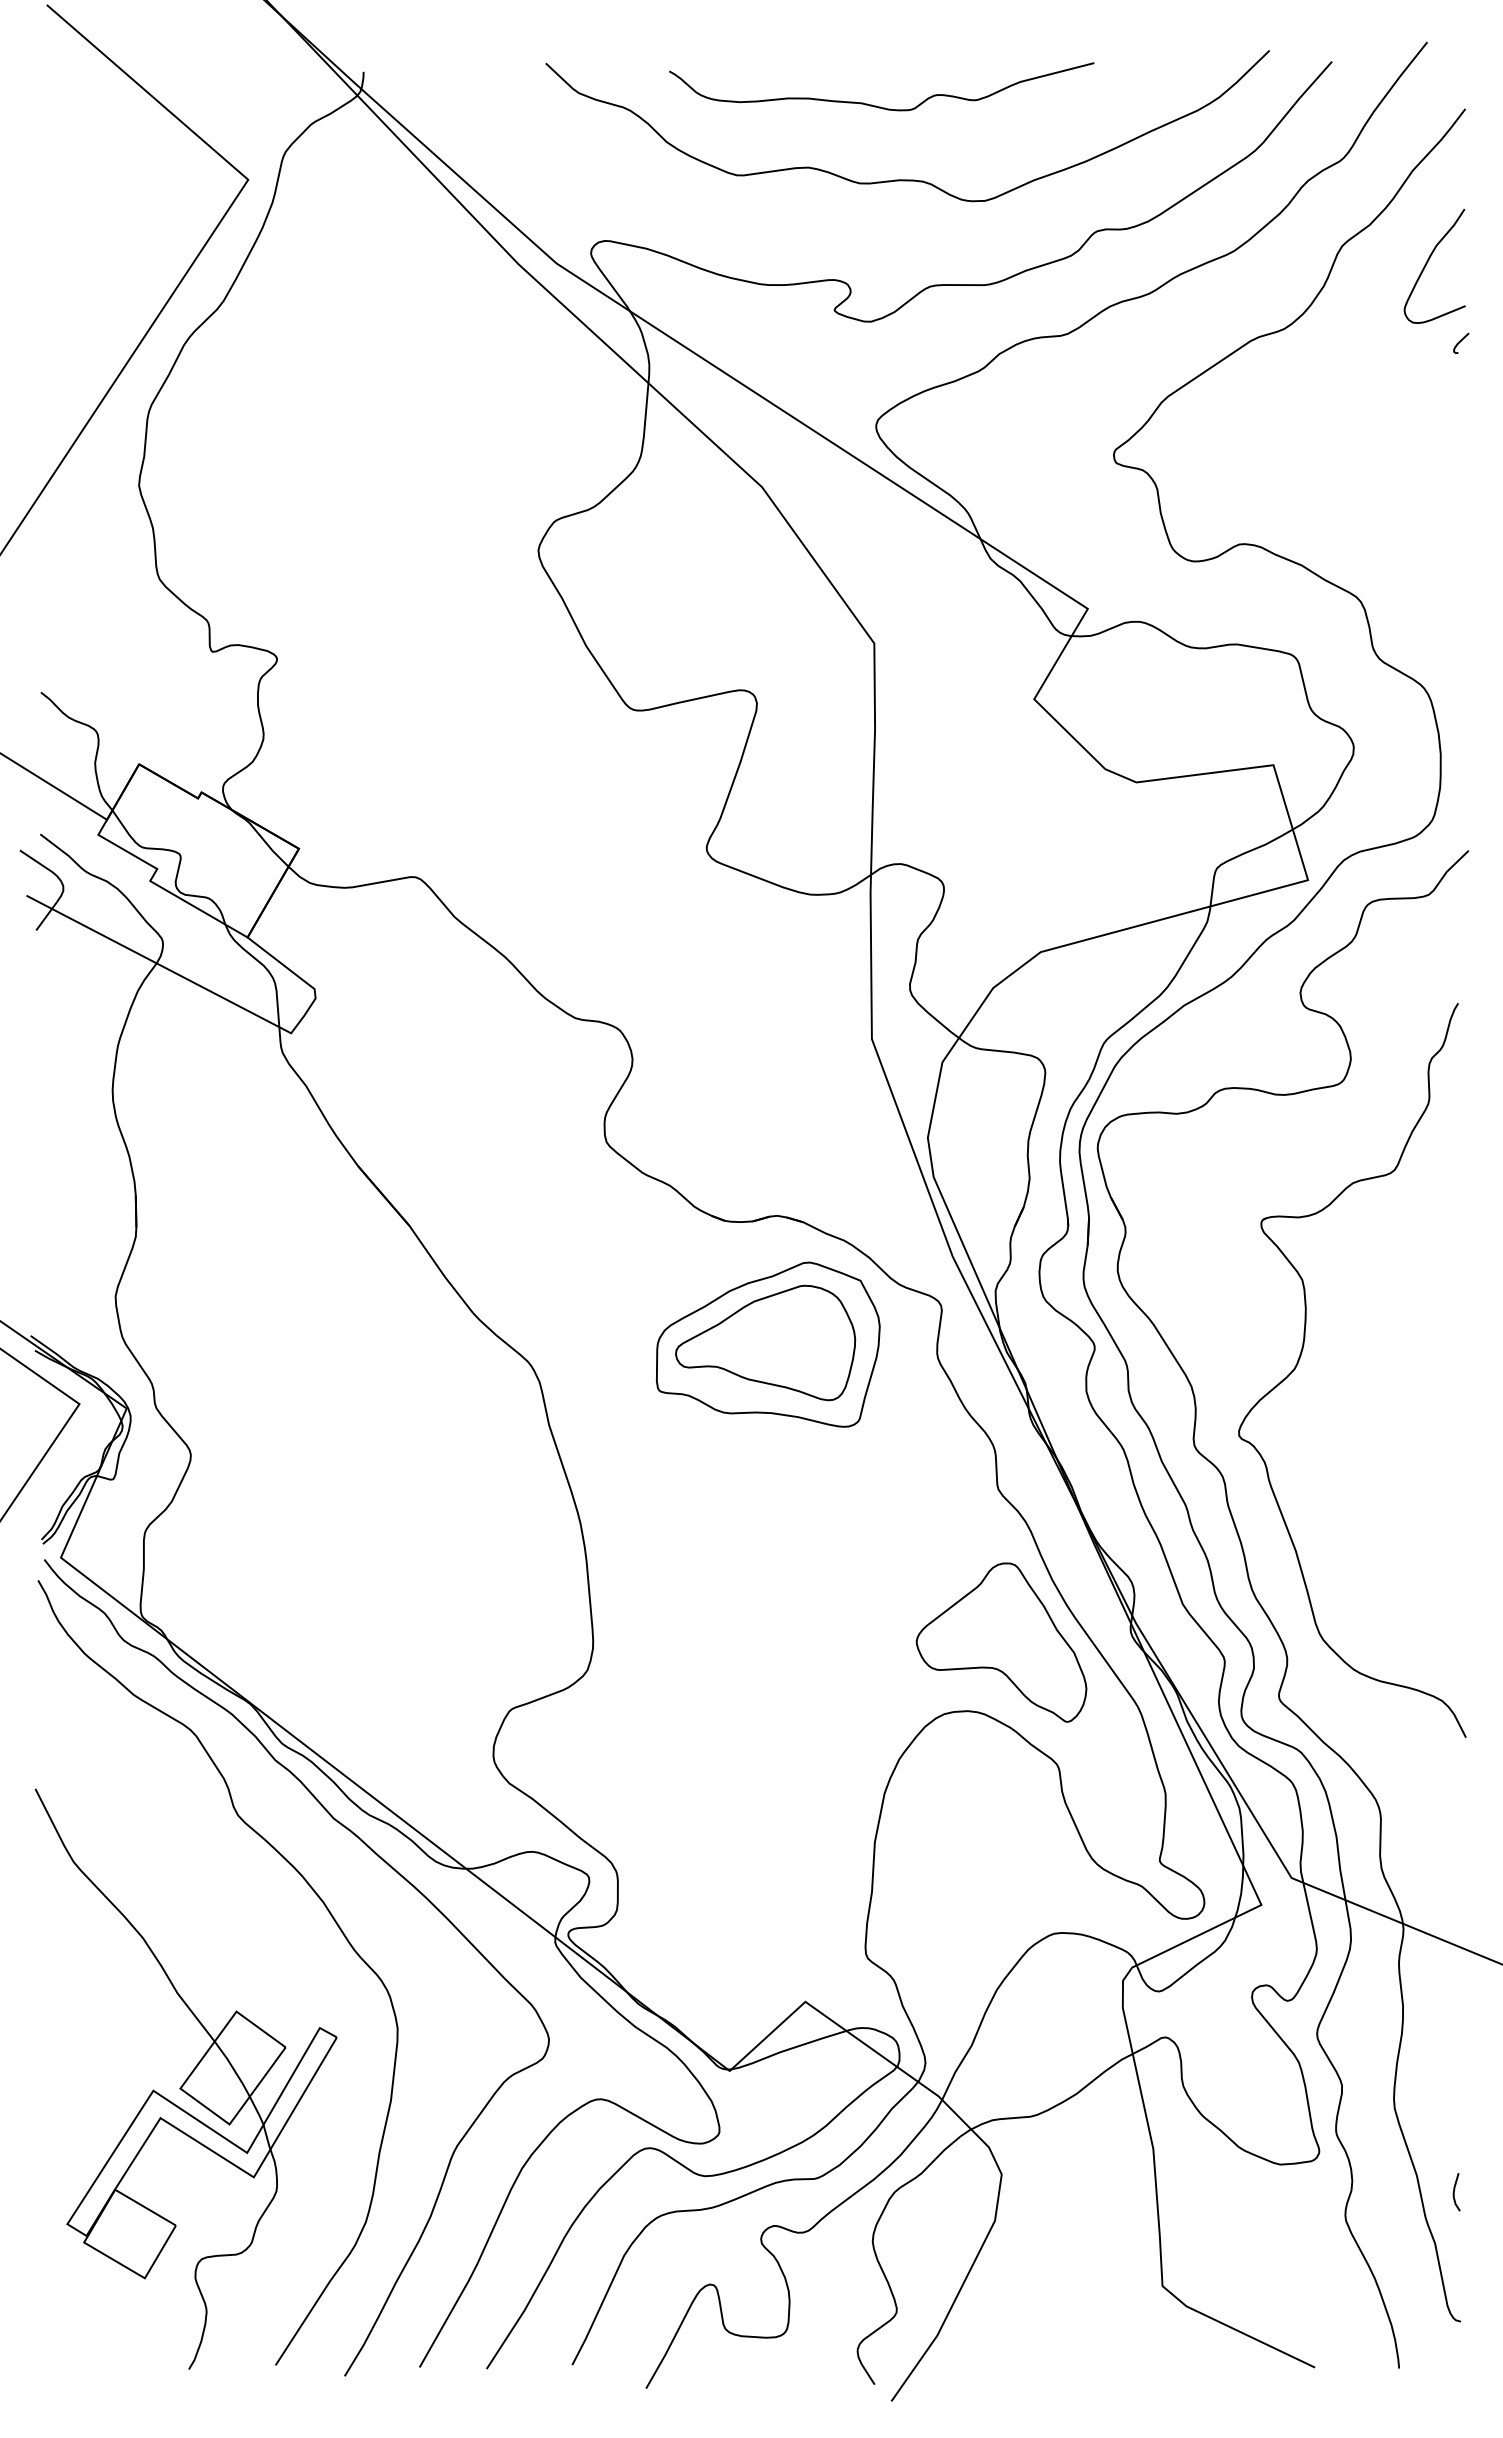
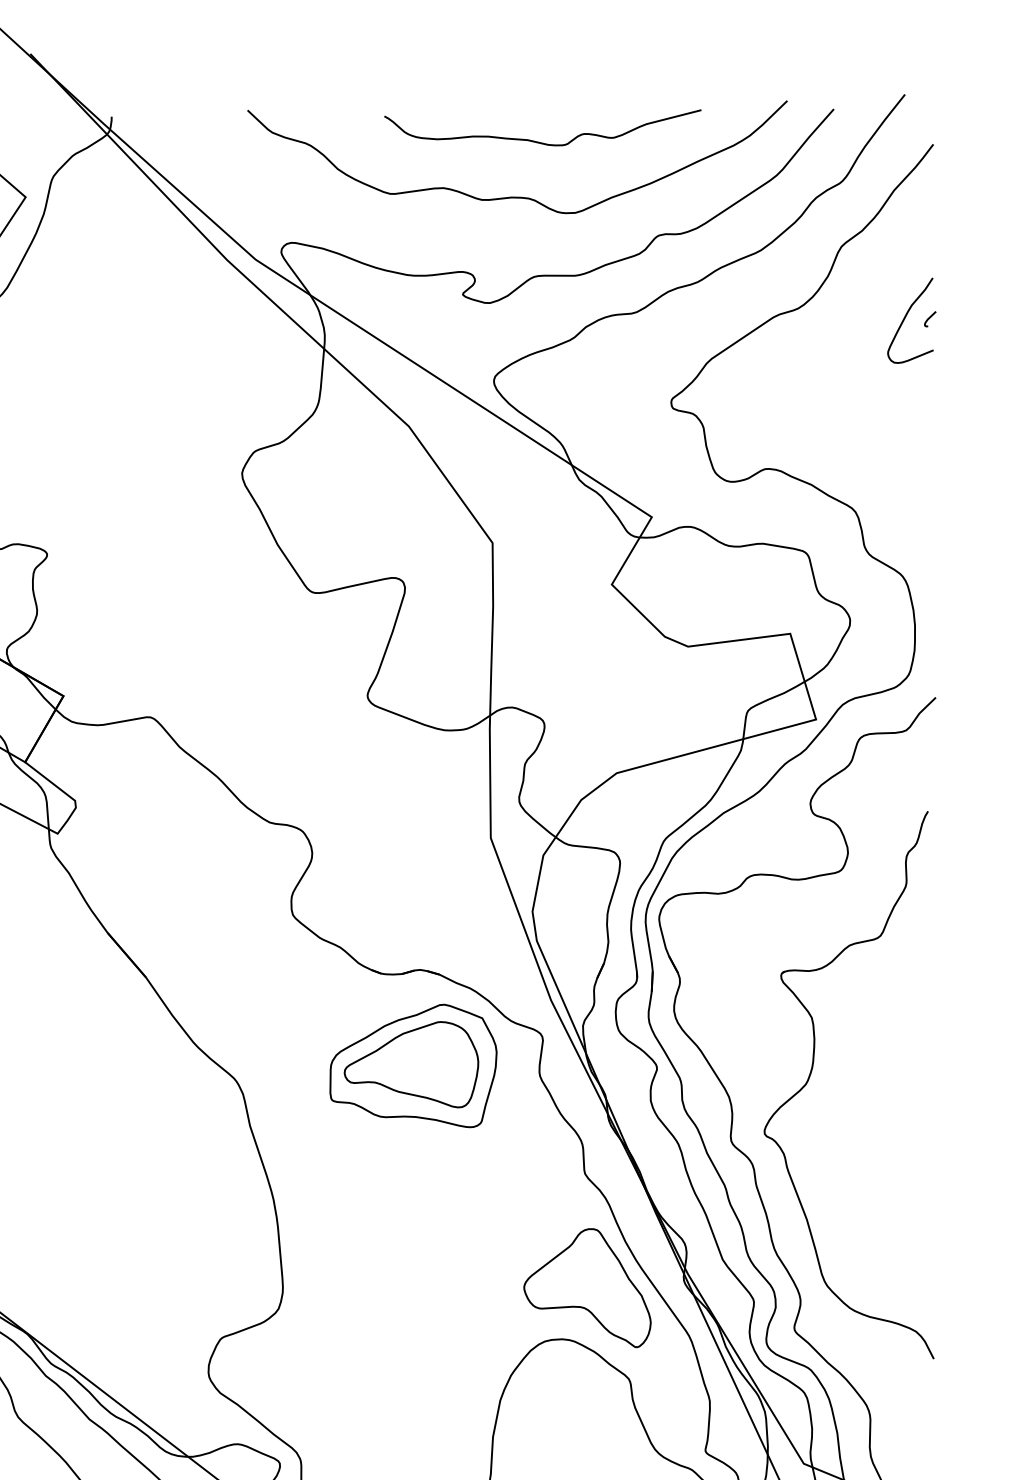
curve: (876, 105) -> (538, 141), moved
curve: (1427, 263) -> (905, 318), moved

